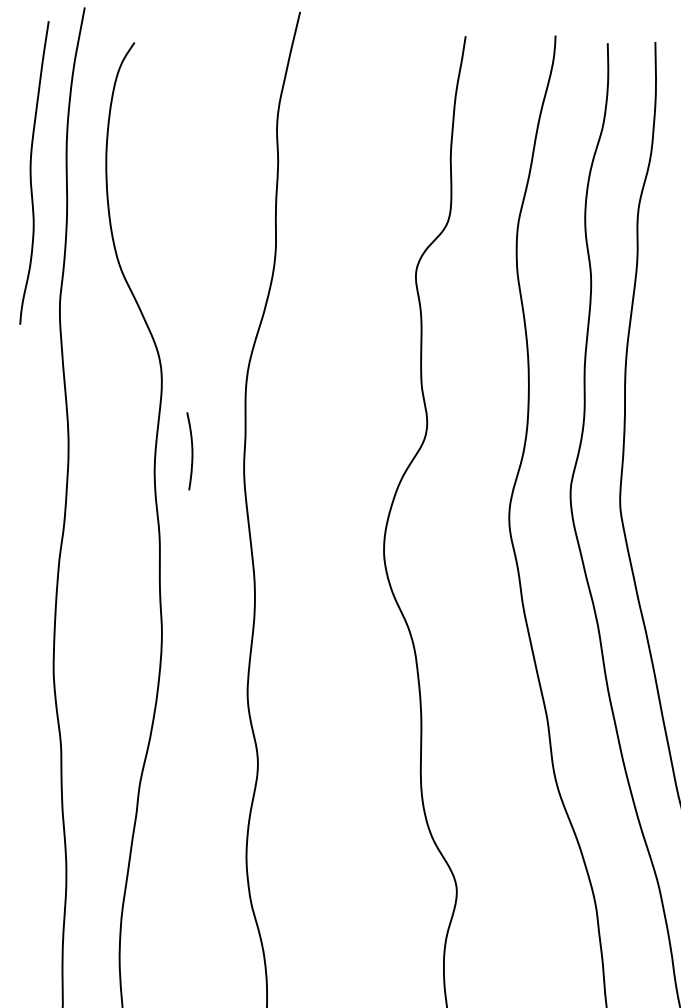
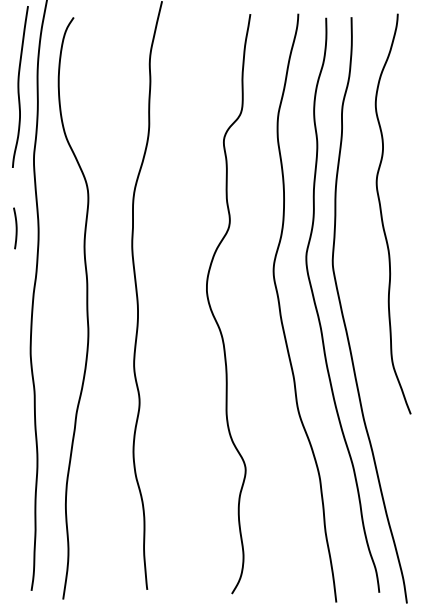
curve: (190, 451) -> (15, 228), moved

